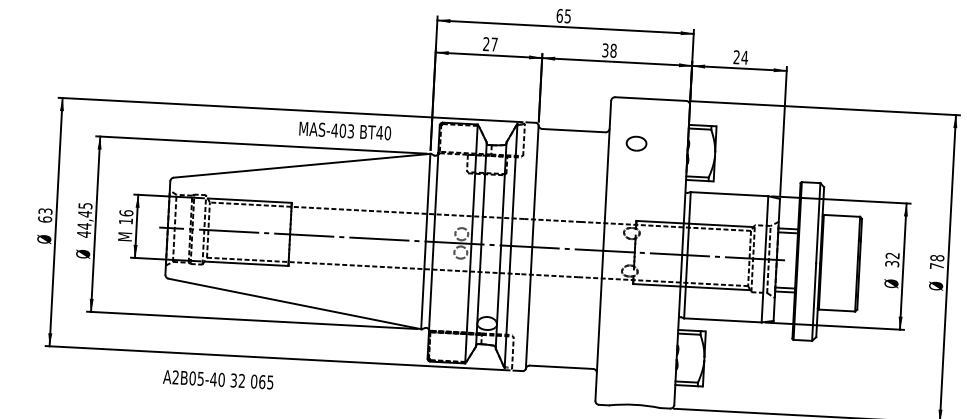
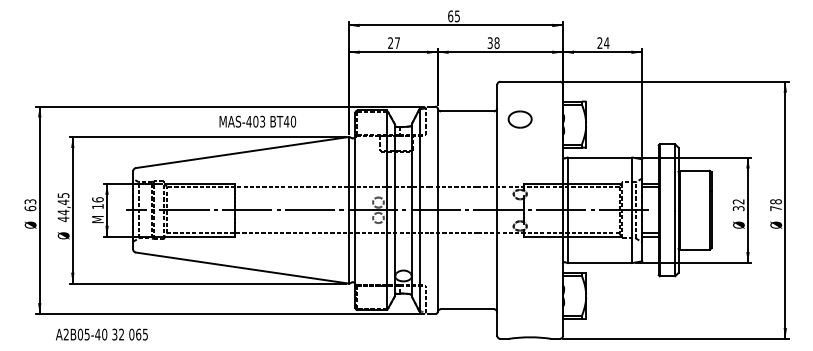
text: (344, 130) -> (257, 121), moved
part: (636, 143) -> (520, 119), size x1.4
text: (217, 379) -> (101, 334), moved

